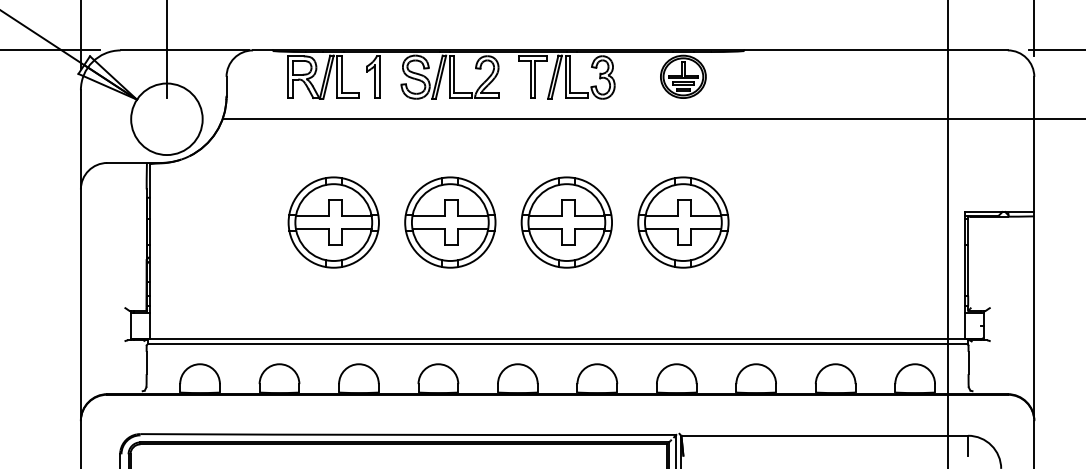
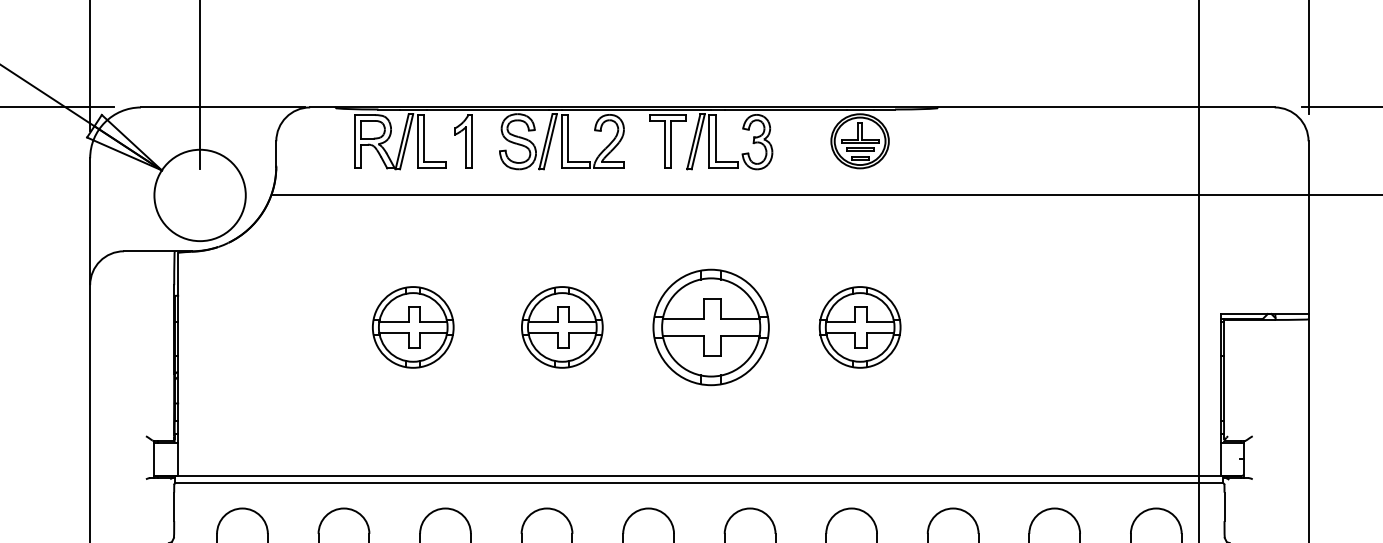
part: (333, 222) -> (412, 327), size x0.7
part: (450, 222) -> (562, 327), size x0.7
part: (683, 222) -> (860, 327), size x0.7

